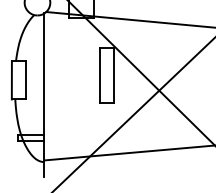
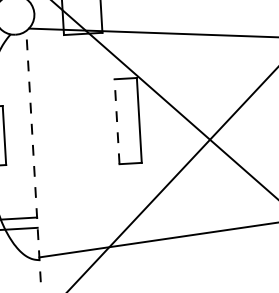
line: (99, 75) -> (116, 121), solid -> dashed
line: (44, 95) -> (33, 157), solid -> dashed

